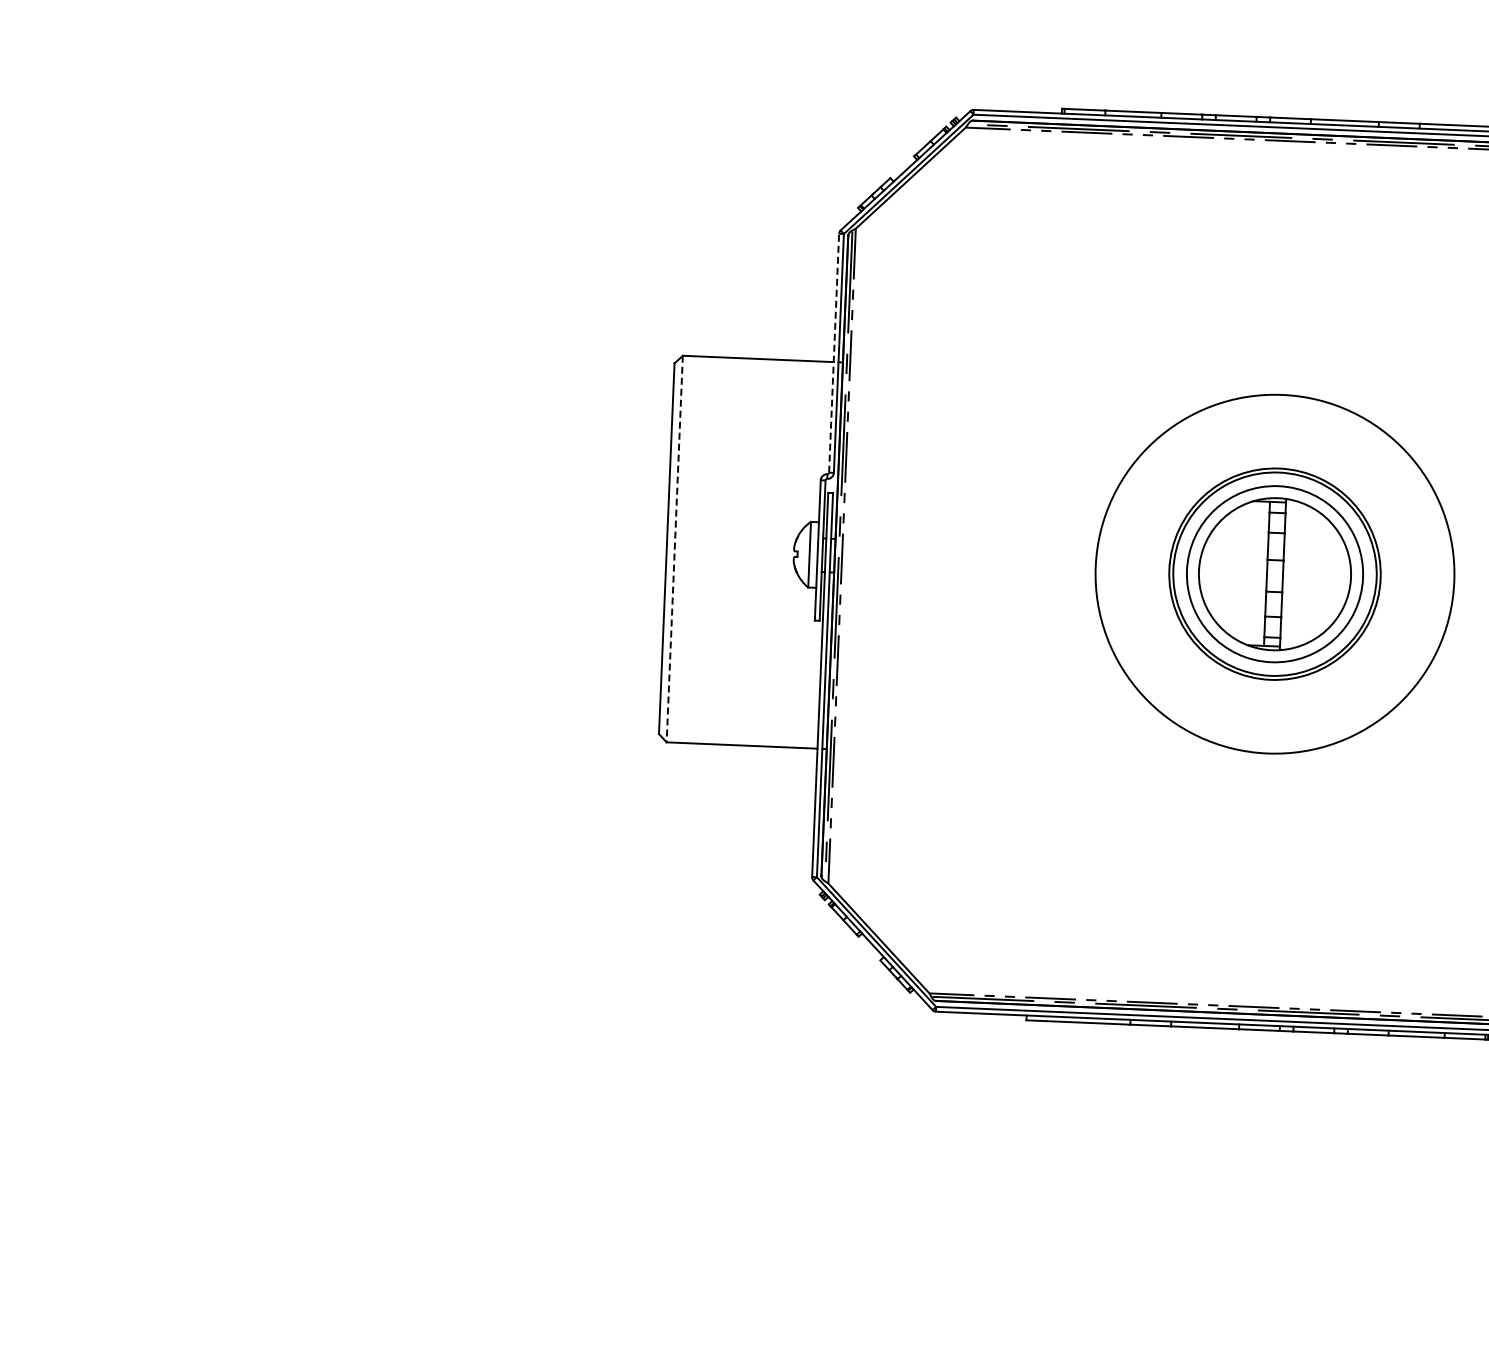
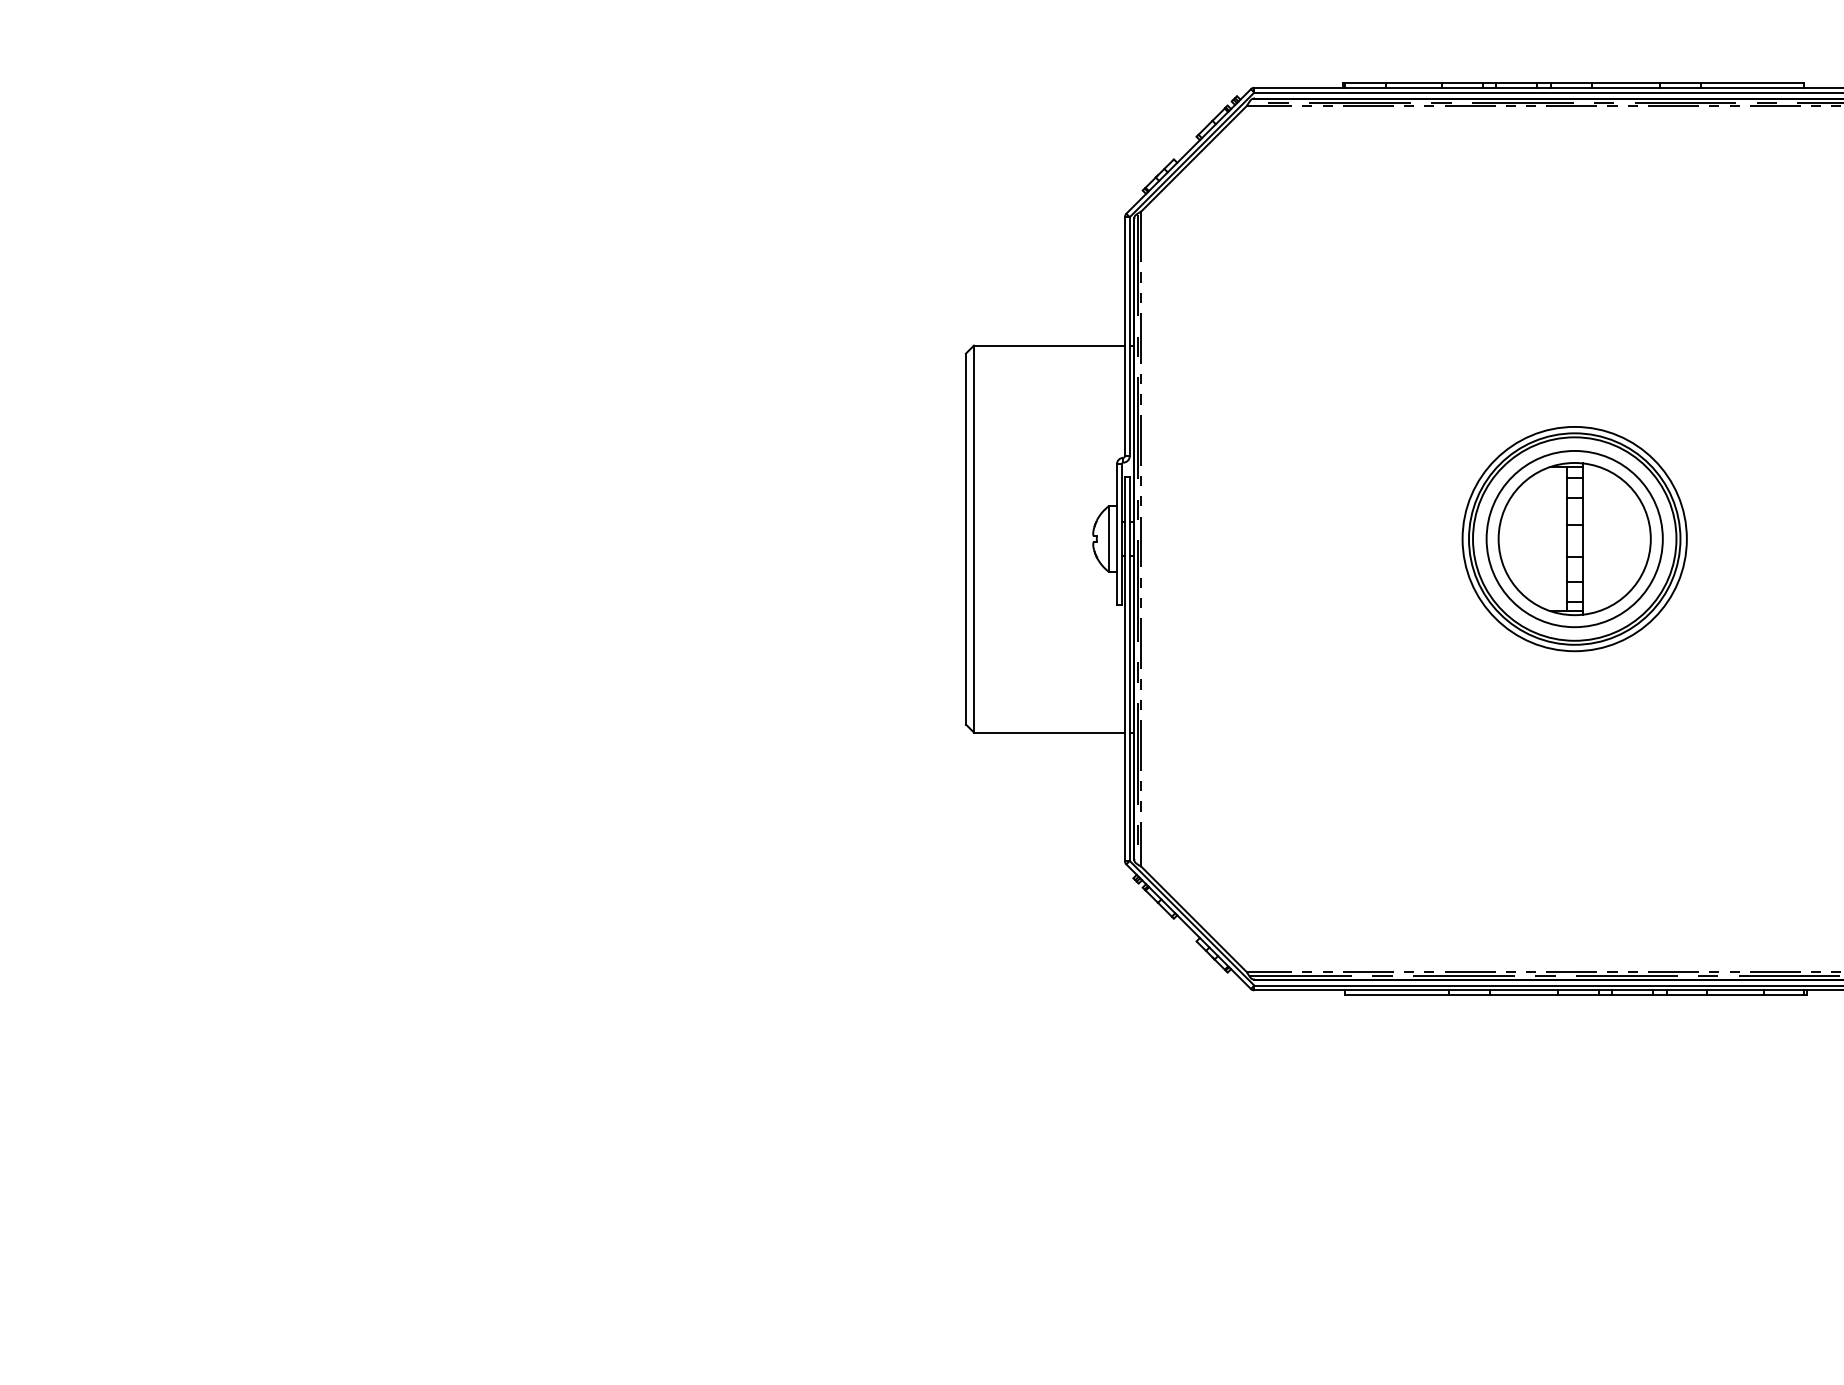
line: (833, 352) -> (1124, 336), dashed -> solid
line: (674, 549) -> (973, 539), dashed -> solid
circle: (1274, 573) -> (1574, 538), size x0.62

